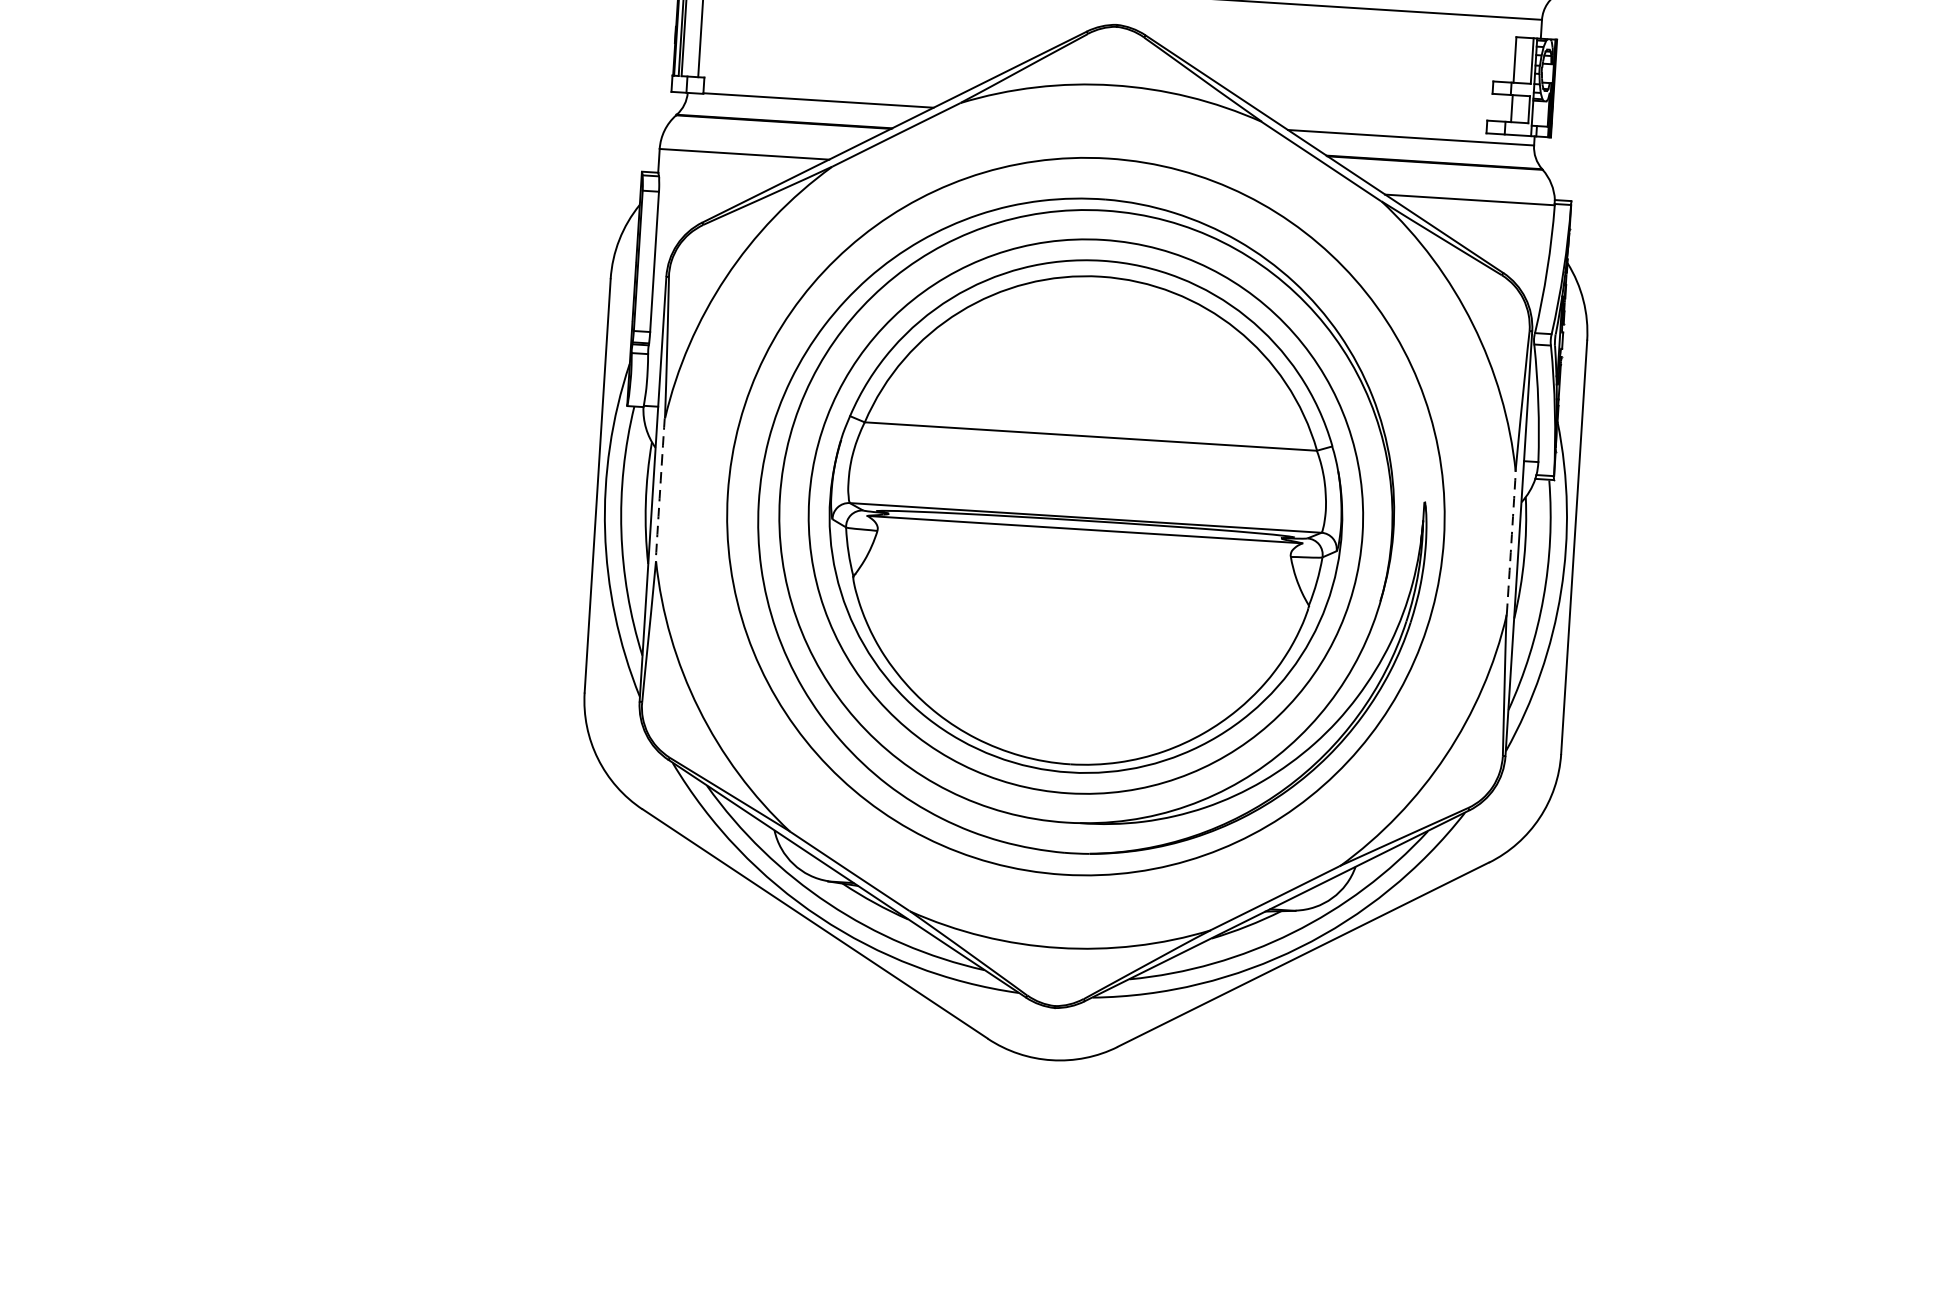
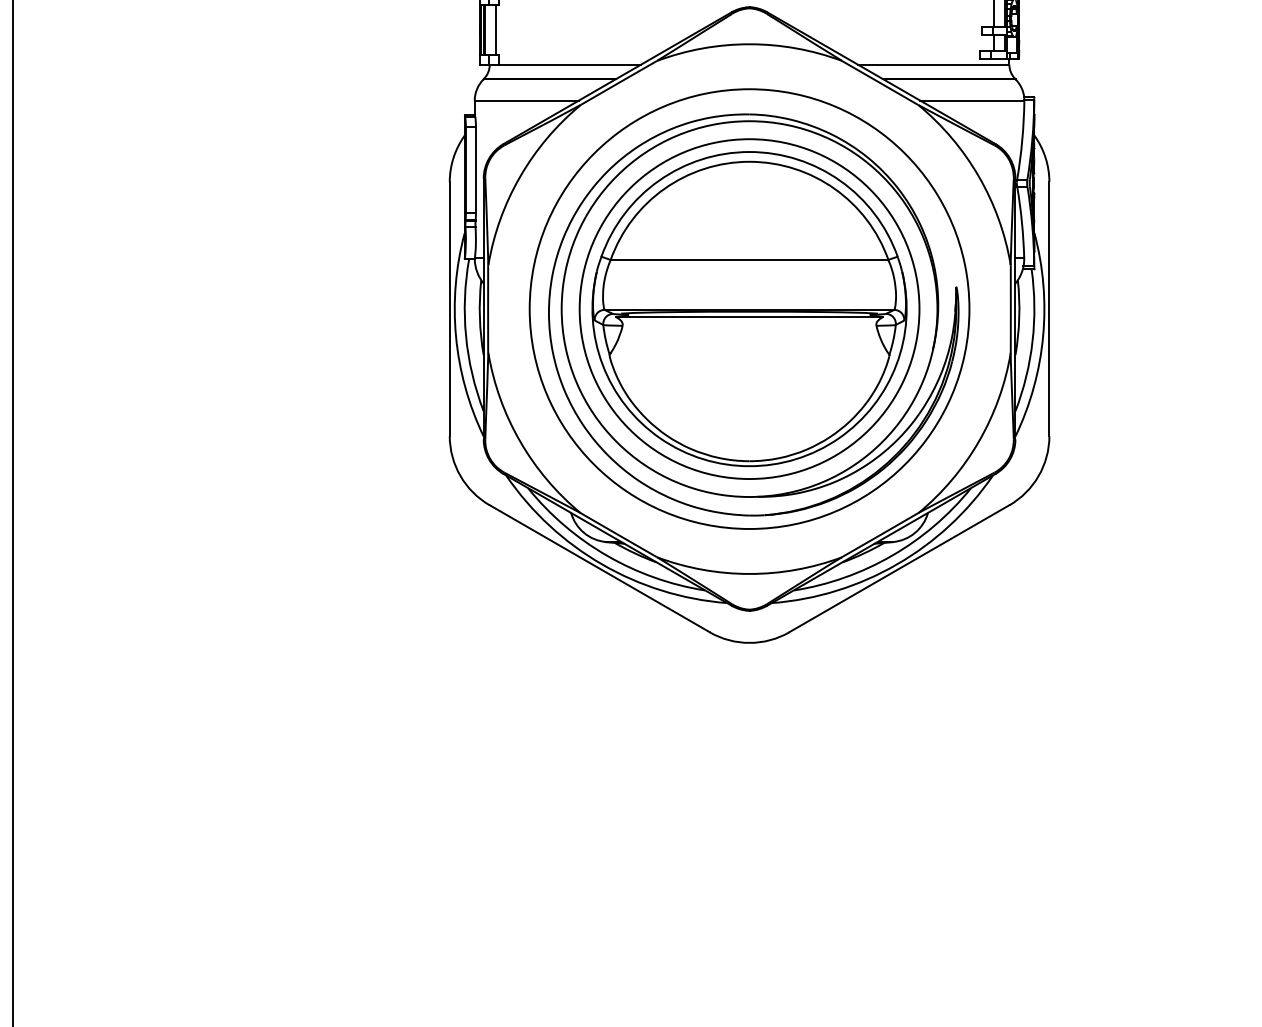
arc: (660, 490) -> (488, 309), dashed -> solid
arc: (1510, 543) -> (1010, 309), dashed -> solid

